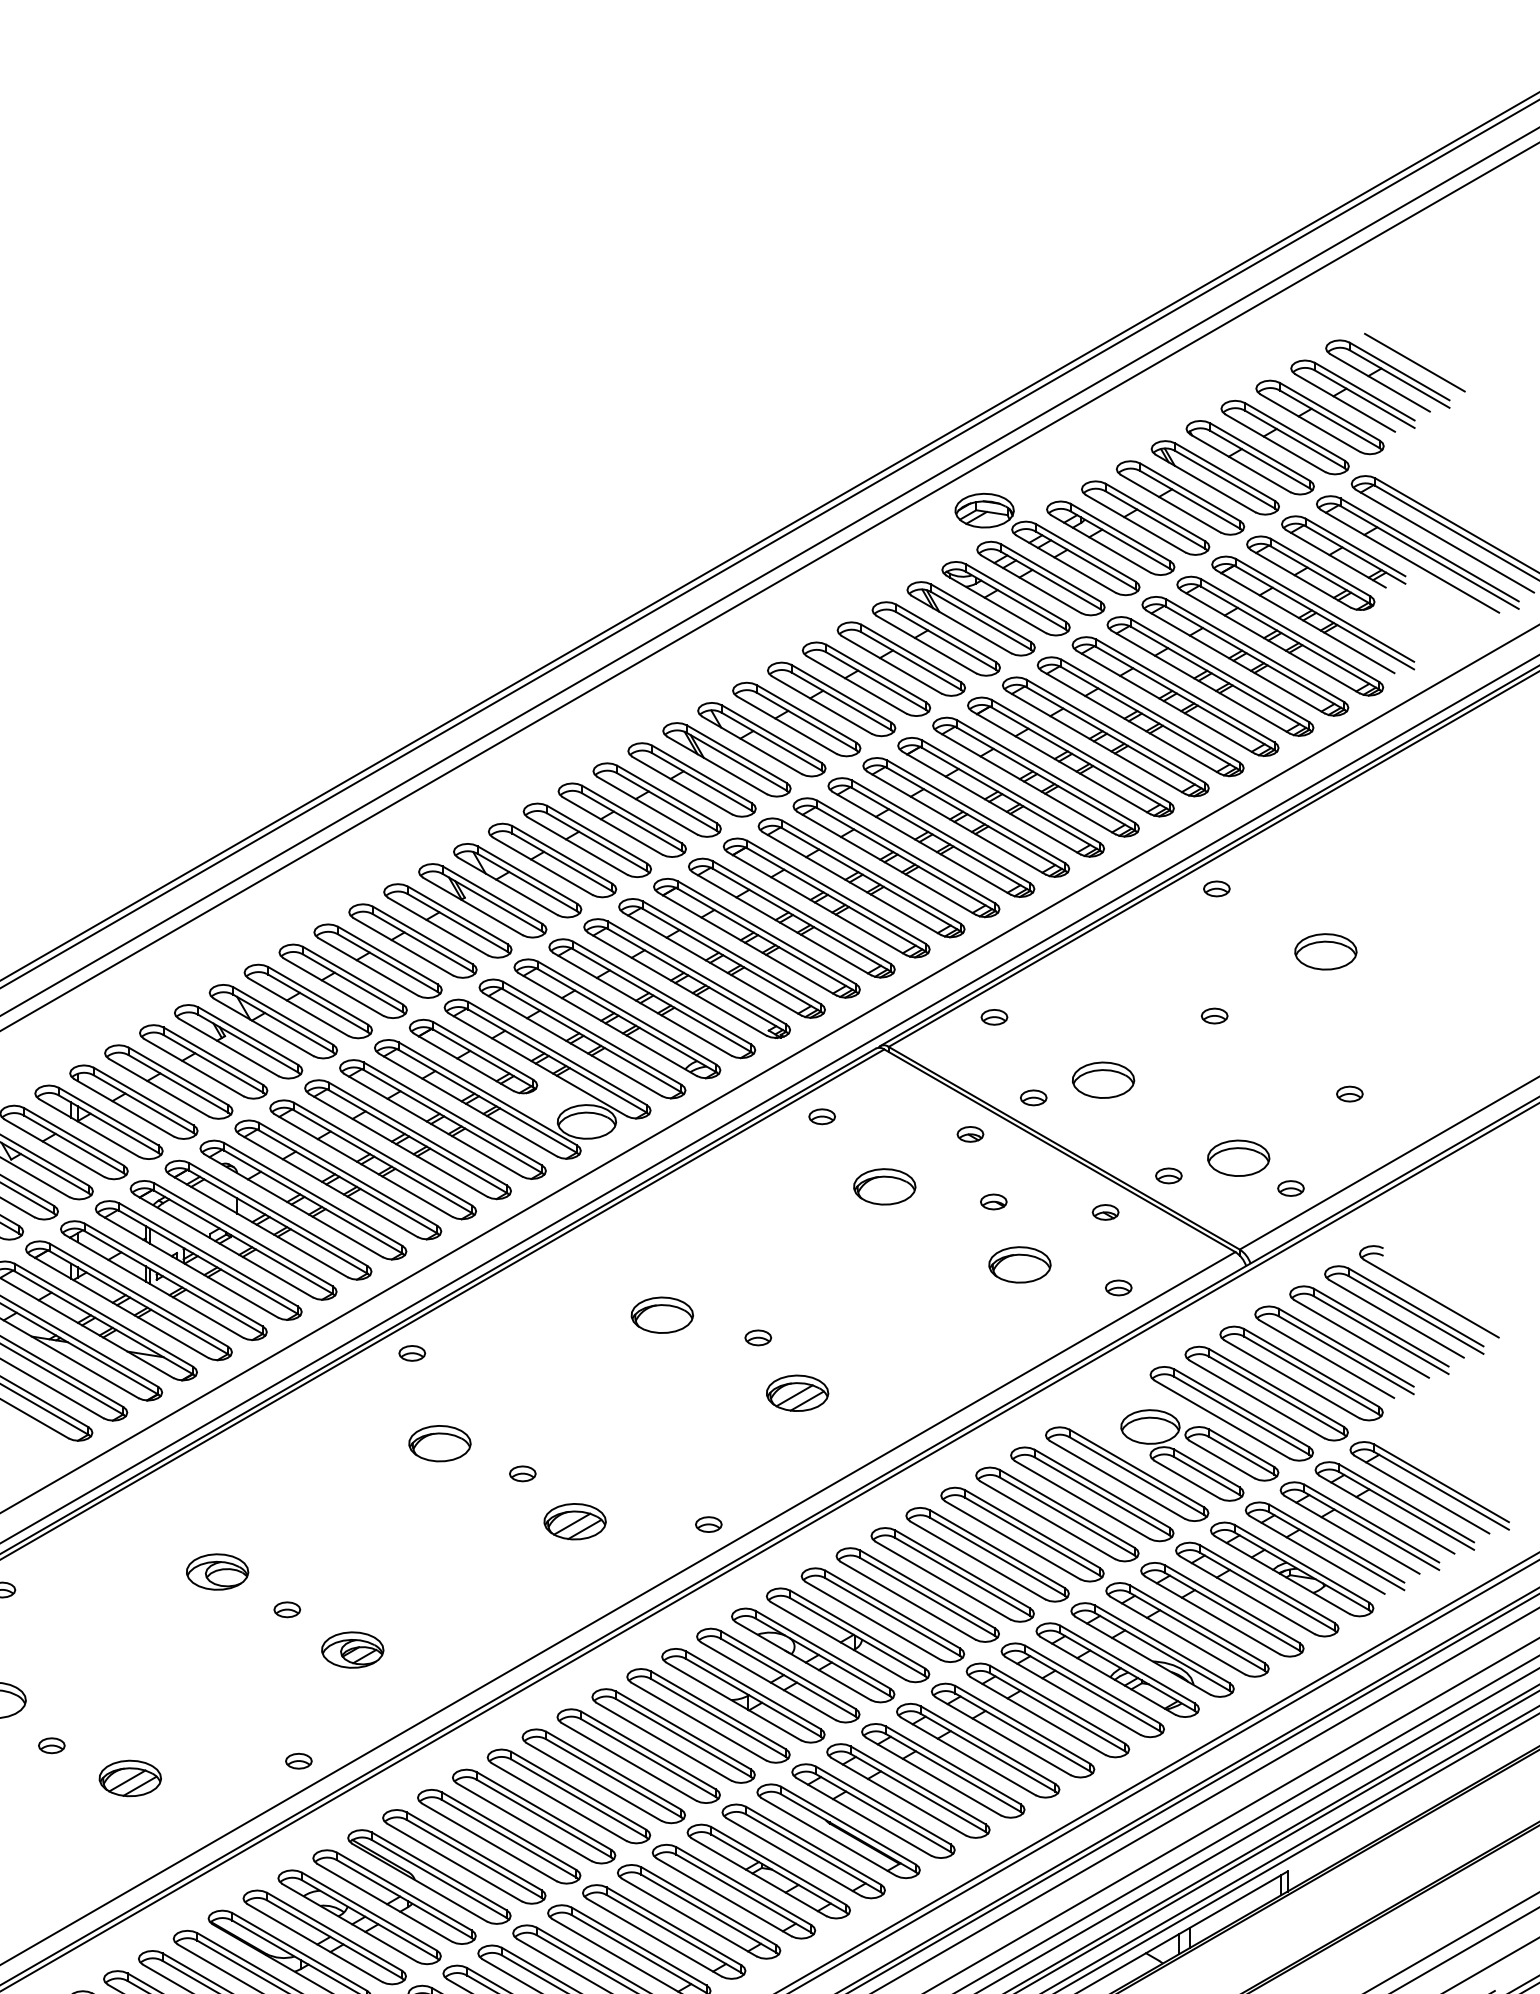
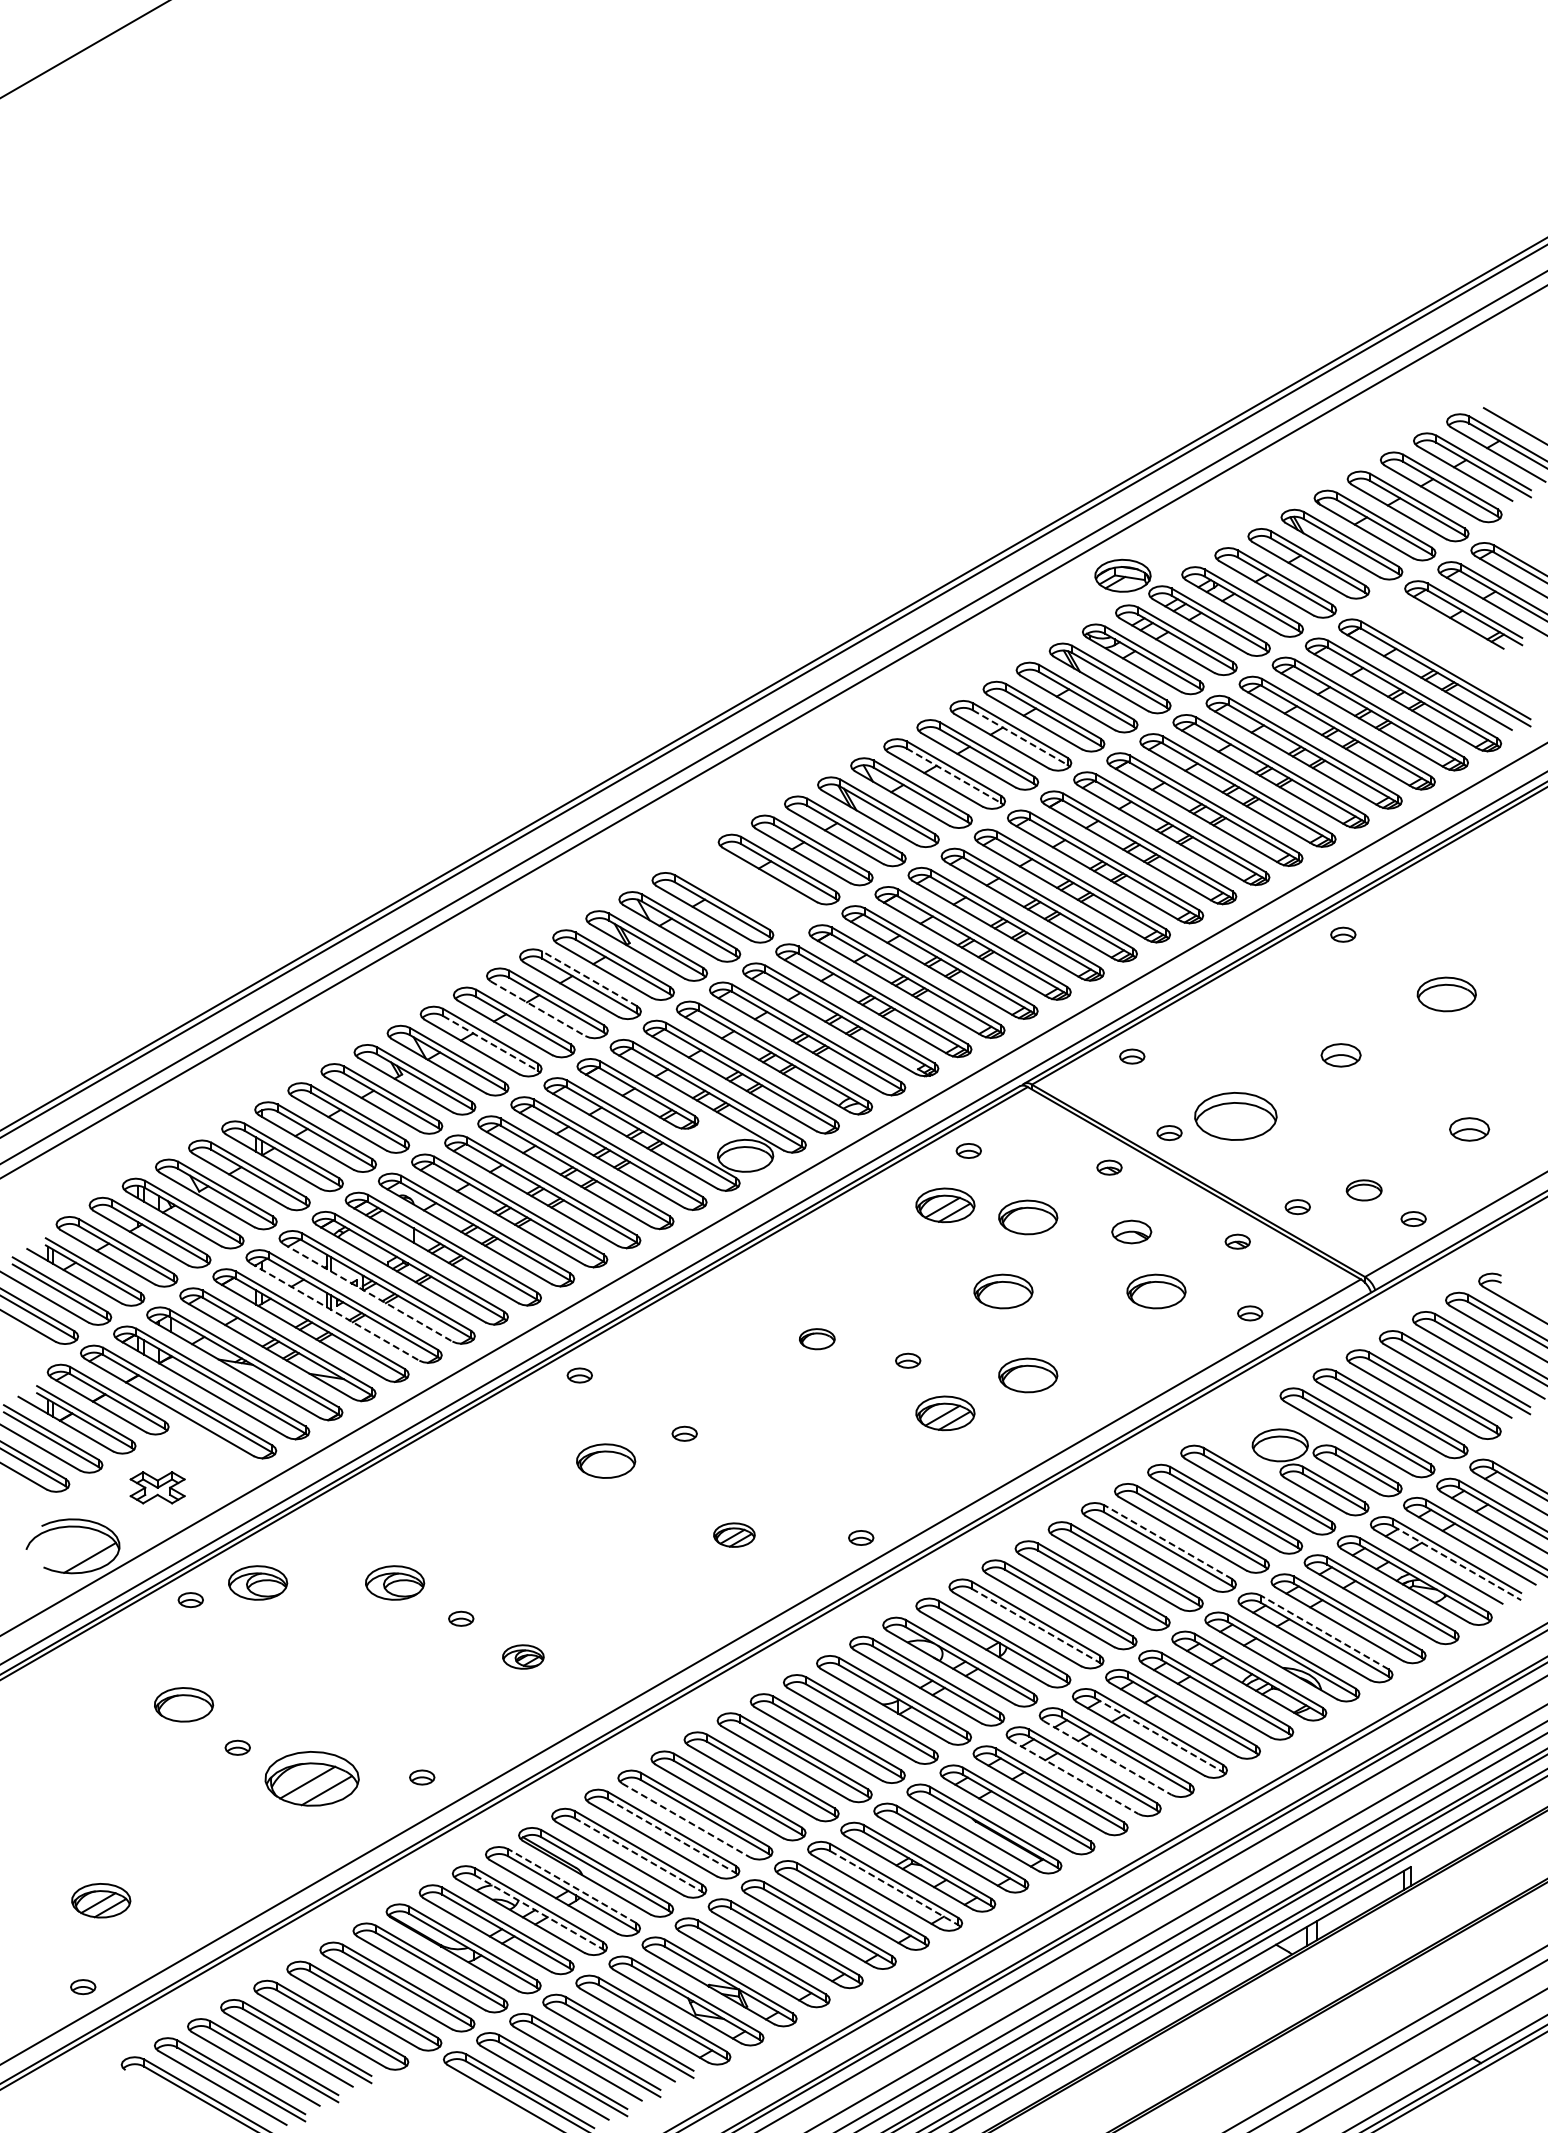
part: (1310, 572) -> (1432, 634), removed
line: (876, 681) -> (1020, 737), solid -> dashed
line: (806, 721) -> (953, 775), solid -> dashed
part: (586, 840) -> (745, 888), removed
line: (422, 935) -> (589, 978), solid -> dashed
line: (368, 966) -> (538, 1008), solid -> dashed
line: (318, 1003) -> (490, 1043), solid -> dashed
part: (1214, 1016) -> (1341, 1055), size x1.6
part: (1103, 1079) -> (1235, 1115), size x1.4
part: (1349, 1094) -> (1469, 1129), size x1.6
part: (1239, 1158) -> (1364, 1190), size x0.6
part: (797, 1174) -> (945, 1205), added
part: (993, 1201) -> (1131, 1231), size x1.6
part: (858, 1264) -> (1003, 1291), added
line: (188, 1265) -> (367, 1292), solid -> dashed
line: (153, 1285) -> (334, 1311), solid -> dashed
part: (662, 1314) -> (817, 1338), size x0.6
part: (885, 1353) -> (1028, 1375), added
part: (522, 1473) -> (684, 1433), moved
part: (575, 1520) -> (734, 1534), size x0.7
line: (1032, 1529) -> (1168, 1542), solid -> dashed
line: (1337, 1551) -> (1457, 1563), solid -> dashed
part: (73, 1571) -> (258, 1582), added
line: (892, 1616) -> (1035, 1625), solid -> dashed
line: (1197, 1624) -> (1324, 1632), solid -> dashed
part: (352, 1649) -> (523, 1656), size x0.7
line: (1023, 1732) -> (1159, 1735), solid -> dashed
line: (968, 1755) -> (1107, 1757), solid -> dashed
part: (299, 1761) -> (422, 1777), moved
line: (933, 1777) -> (1074, 1777), solid -> dashed
part: (130, 1778) -> (312, 1778), size x1.6
line: (524, 1822) -> (686, 1820), solid -> dashed
line: (508, 1838) -> (671, 1835), solid -> dashed
line: (474, 1859) -> (638, 1855), solid -> dashed
line: (404, 1891) -> (572, 1886), solid -> dashed
line: (743, 1893) -> (894, 1888), solid -> dashed
line: (369, 1919) -> (539, 1912), solid -> dashed

